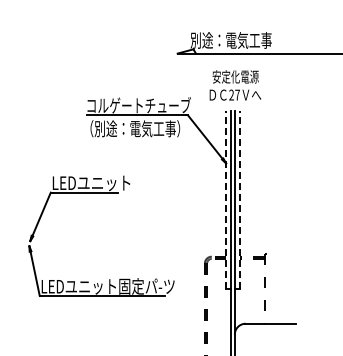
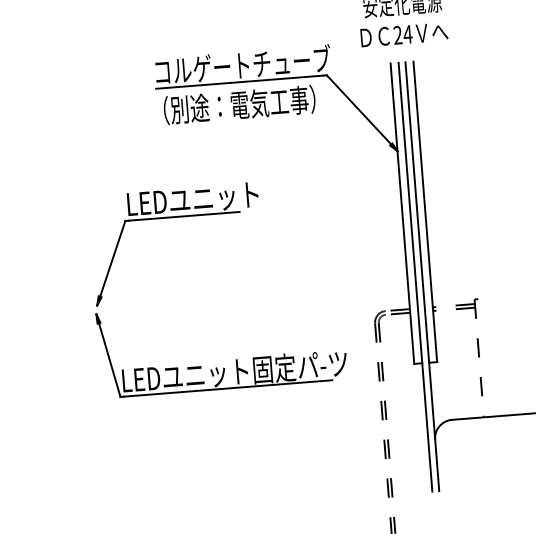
text: (237, 94) -> (407, 33), 27 -> 24
part: (101, 193) -> (211, 215), moved
line: (226, 200) -> (403, 214), dashed -> solid
line: (239, 200) -> (425, 212), dashed -> solid

